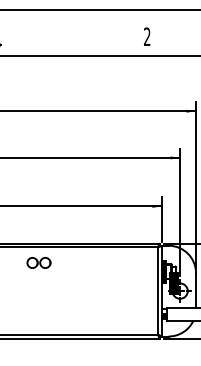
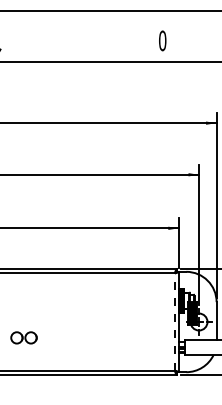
text: (147, 36) -> (162, 40), 2 -> 0
part: (38, 262) -> (23, 337), moved
line: (157, 291) -> (174, 322), solid -> dashed

